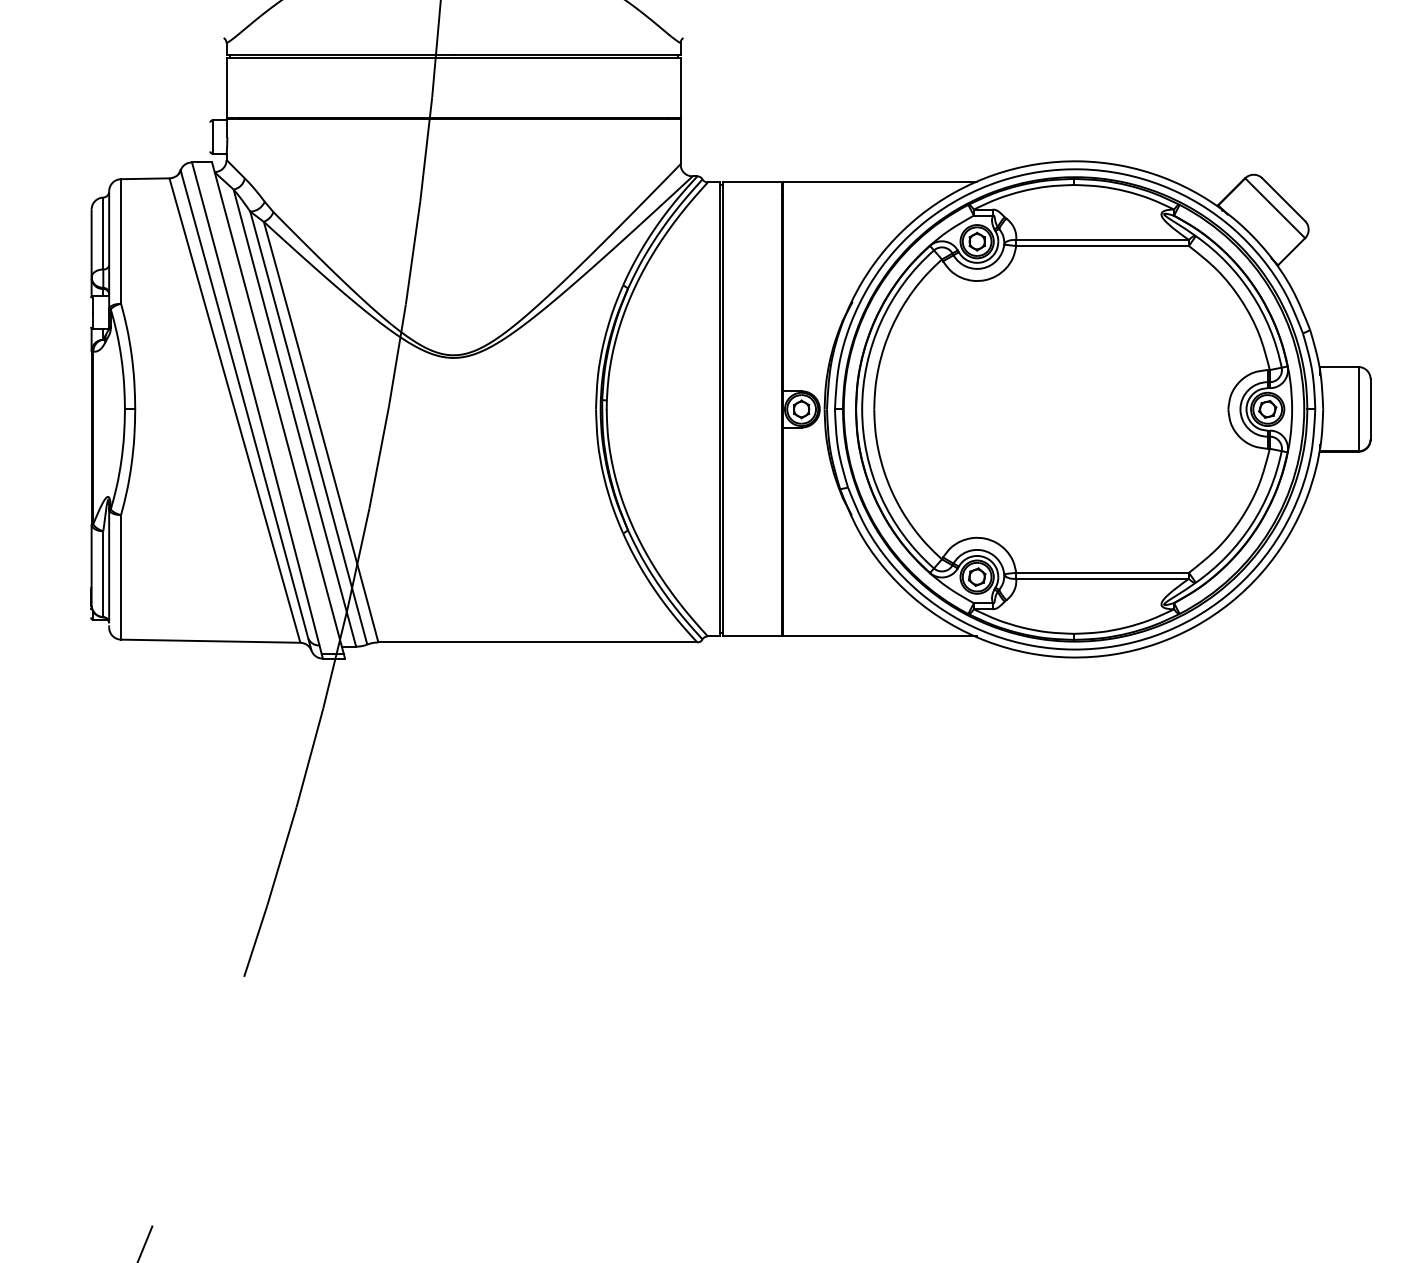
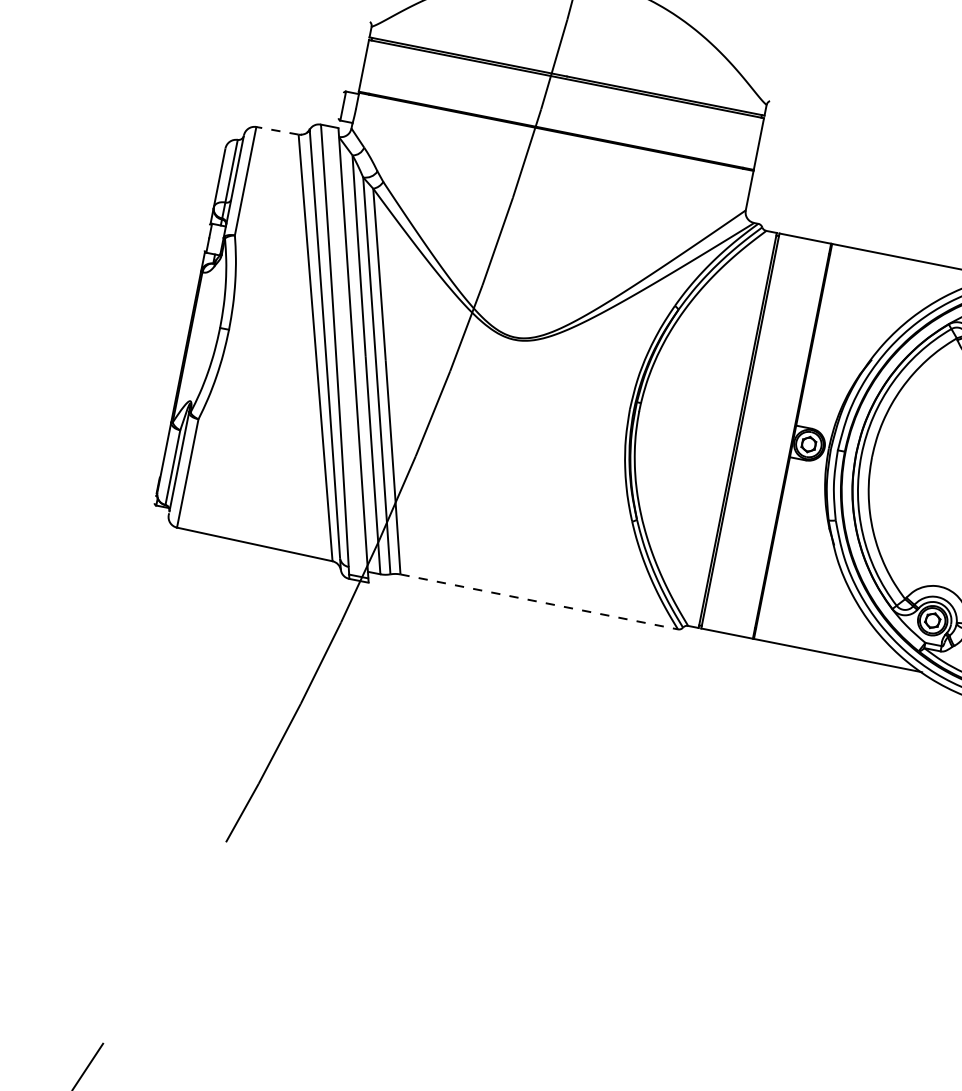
line: (144, 178) -> (276, 130), solid -> dashed
line: (538, 642) -> (539, 602), solid -> dashed

